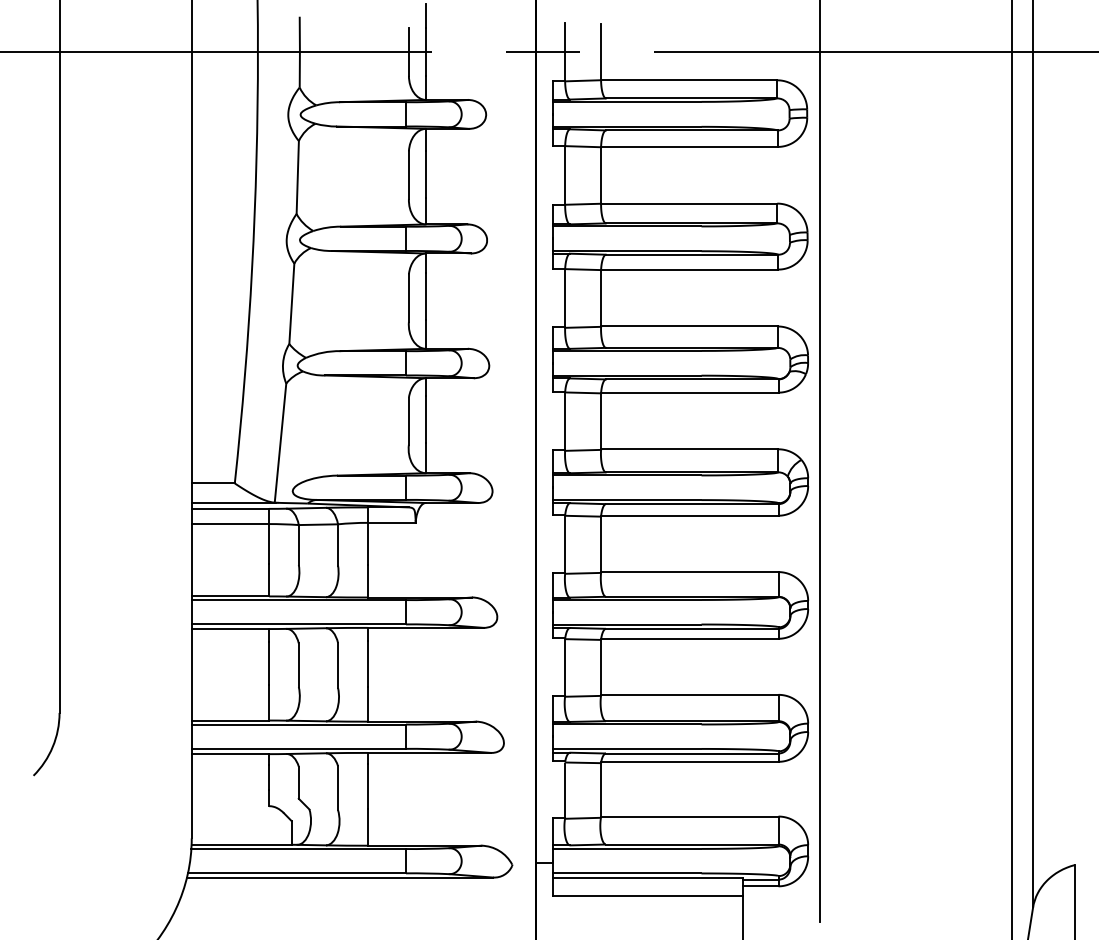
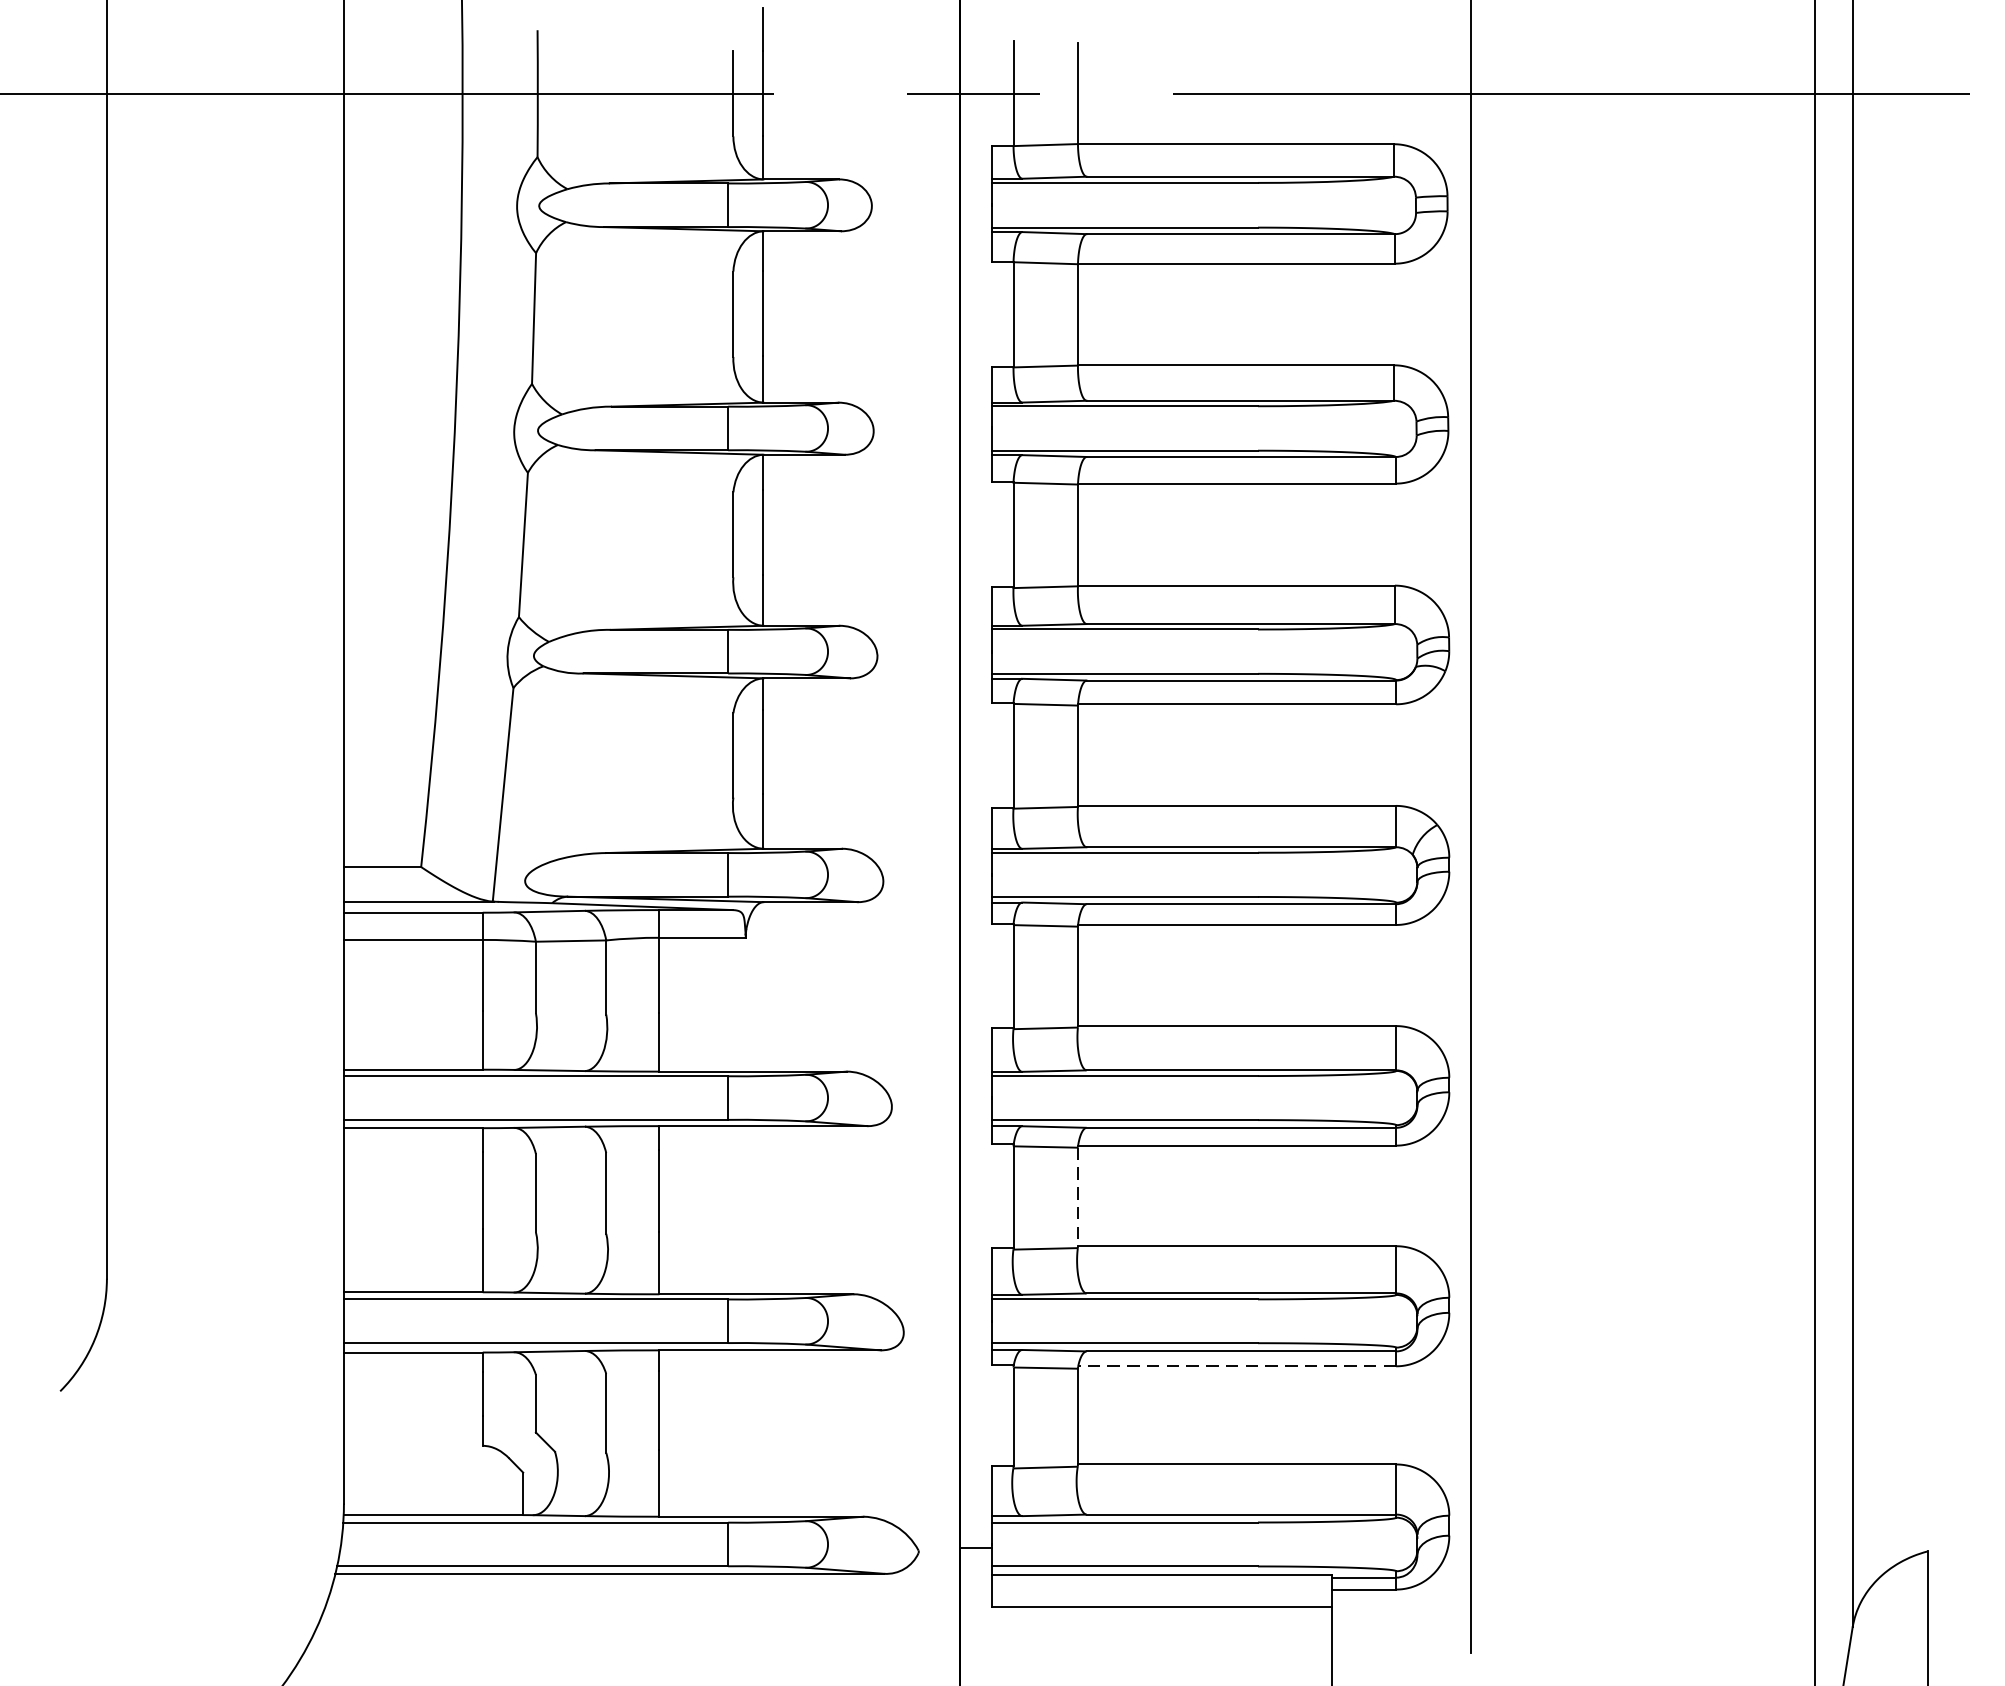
line: (601, 667) -> (1078, 1197), solid -> dashed
line: (689, 761) -> (1236, 1365), solid -> dashed

